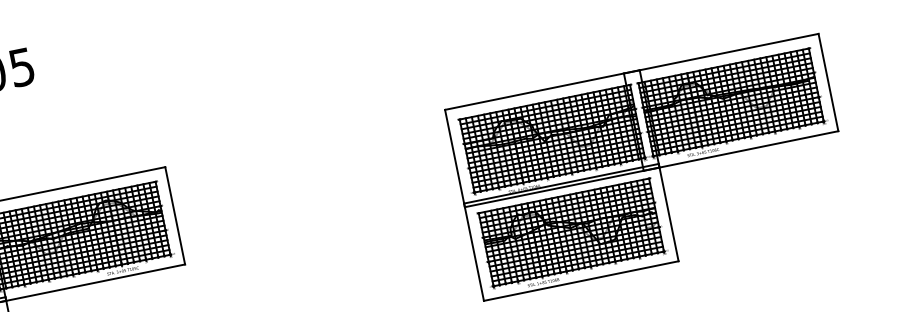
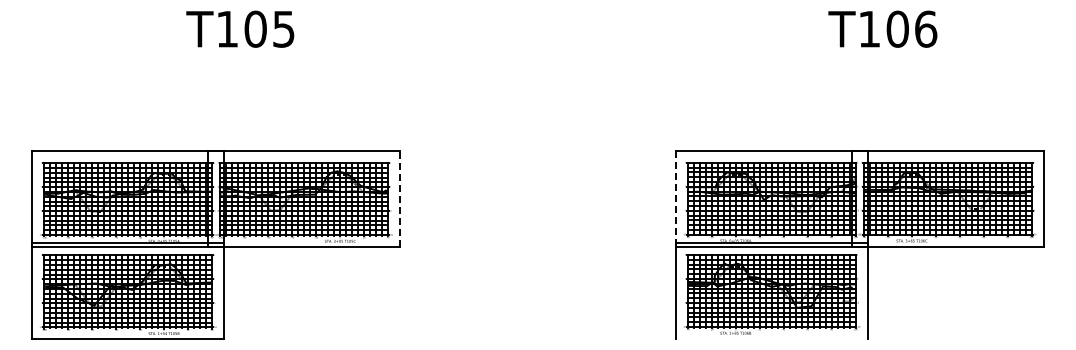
line: (454, 158) -> (675, 198), solid -> dashed
line: (175, 216) -> (400, 199), solid -> dashed
line: (581, 281) -> (771, 339), removed

